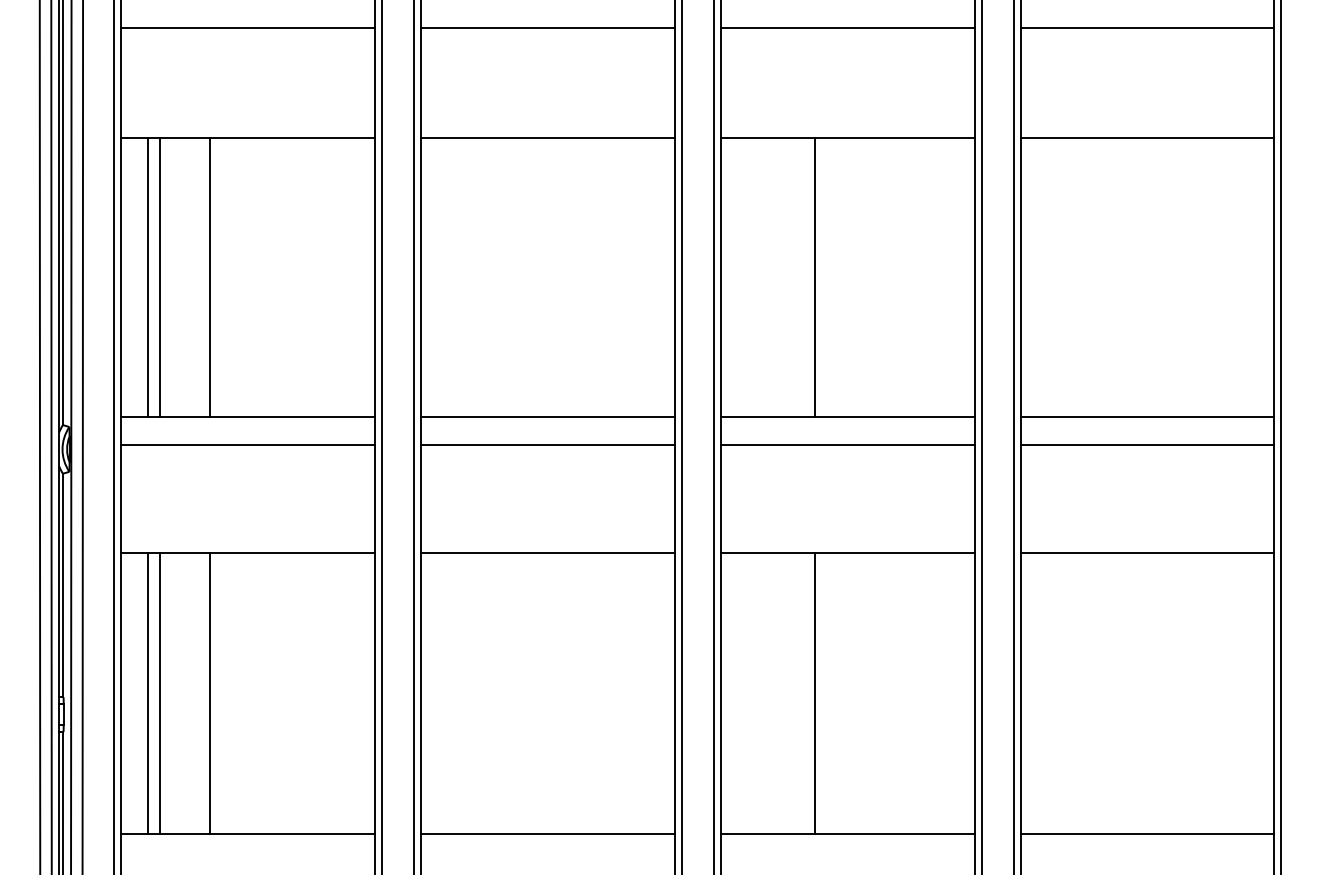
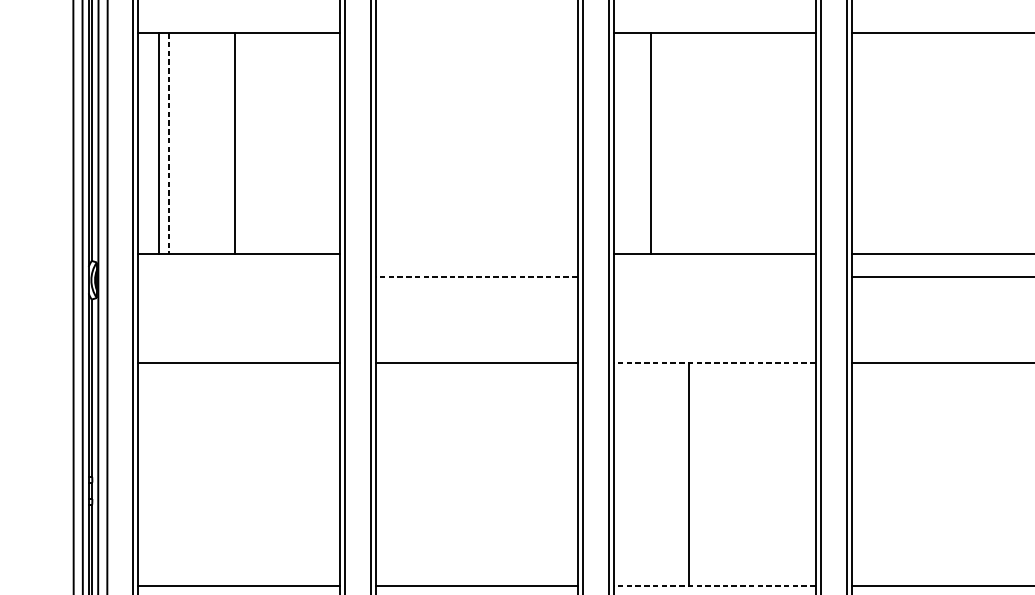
line: (547, 138) -> (476, 33), removed
line: (159, 277) -> (168, 143), solid -> dashed
line: (209, 277) -> (235, 143), moved
line: (815, 277) -> (651, 143), moved
line: (547, 416) -> (476, 254), removed
line: (248, 445) -> (239, 277), removed
line: (548, 445) -> (477, 277), solid -> dashed
line: (847, 445) -> (714, 277), removed
line: (847, 553) -> (714, 362), solid -> dashed
line: (148, 693) -> (159, 474), removed
line: (159, 693) -> (168, 474), removed
line: (209, 693) -> (208, 474), removed
line: (847, 834) -> (714, 585), solid -> dashed

